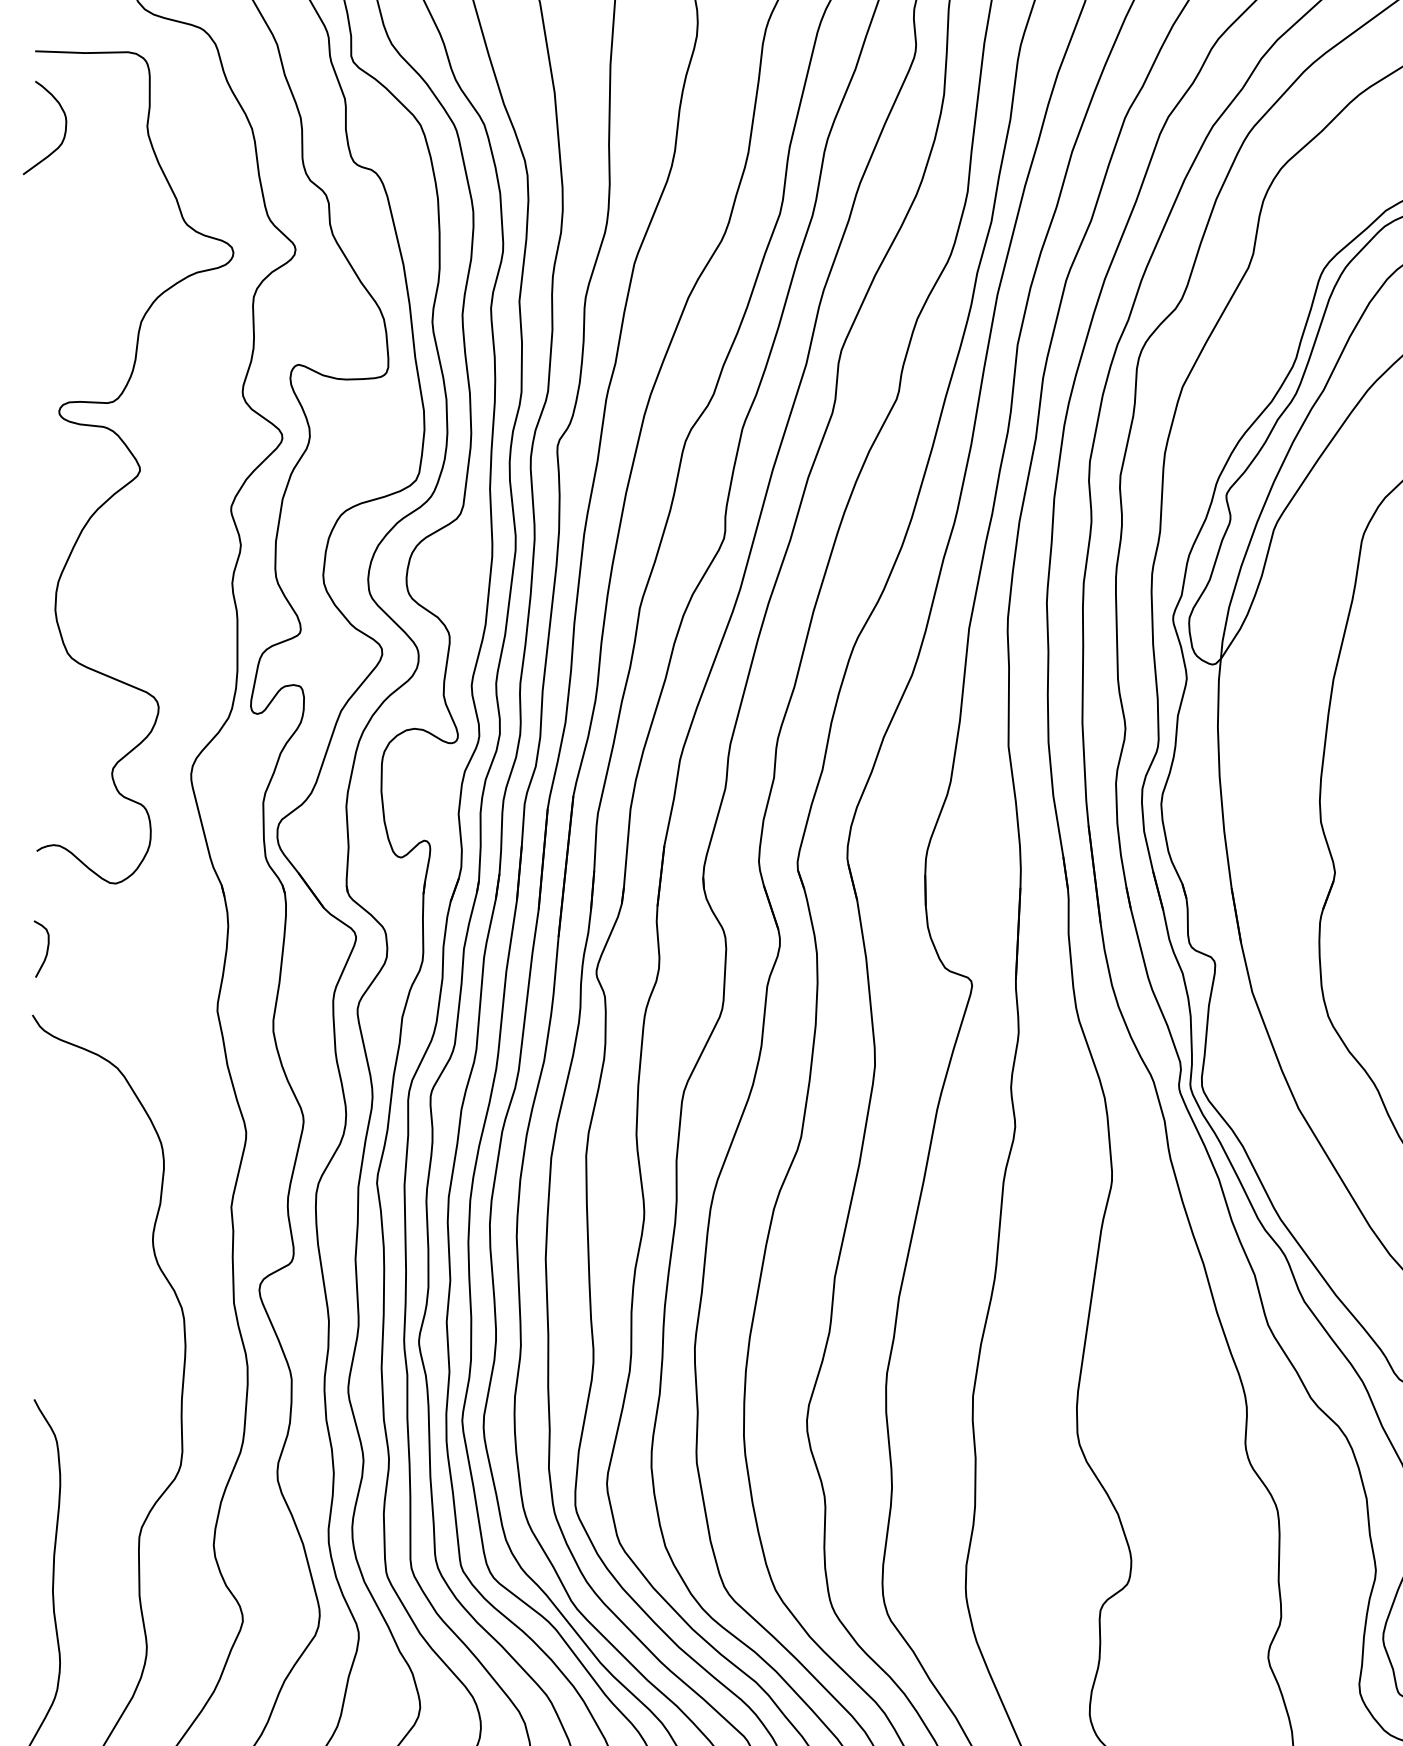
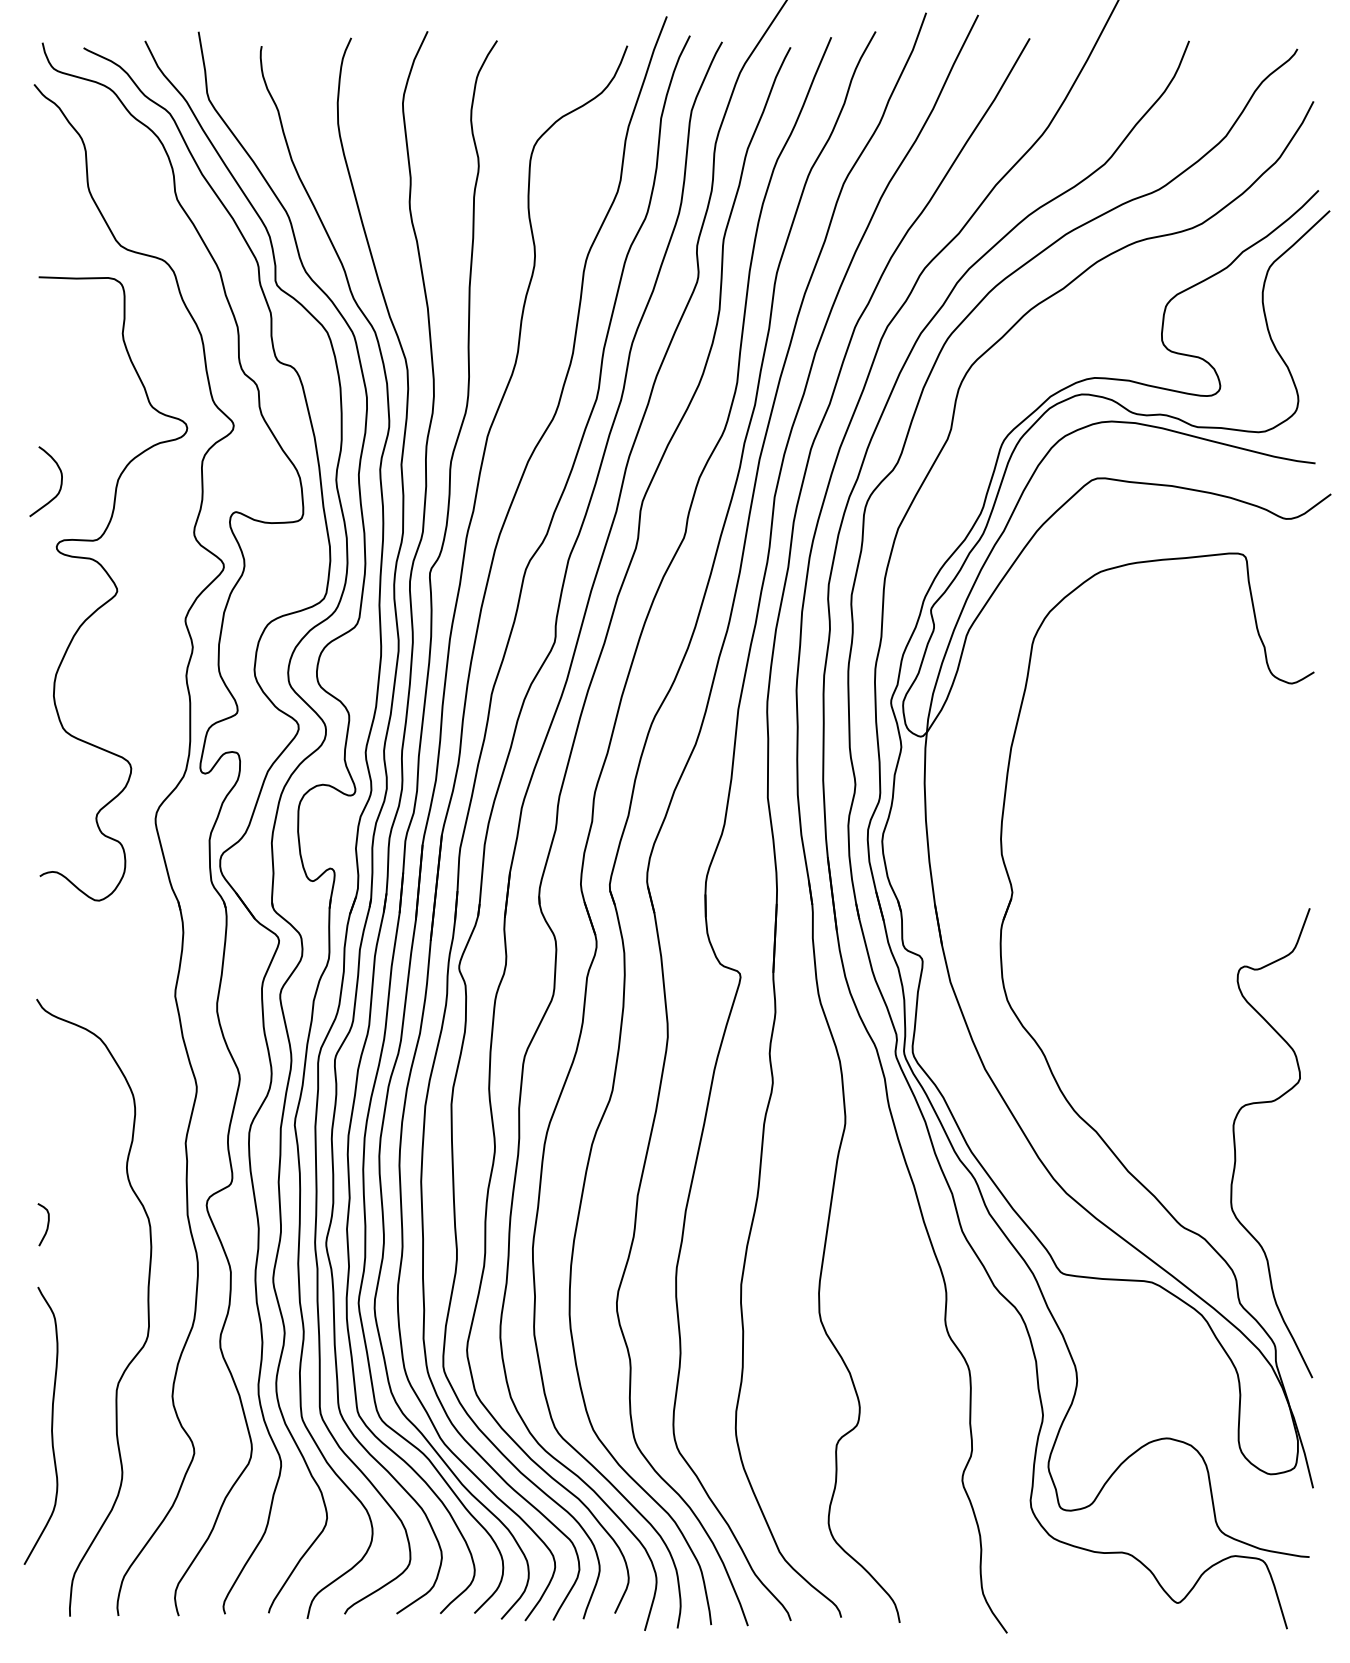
curve: (64, 127) -> (60, 481), moved
curve: (46, 948) -> (47, 1224), moved

